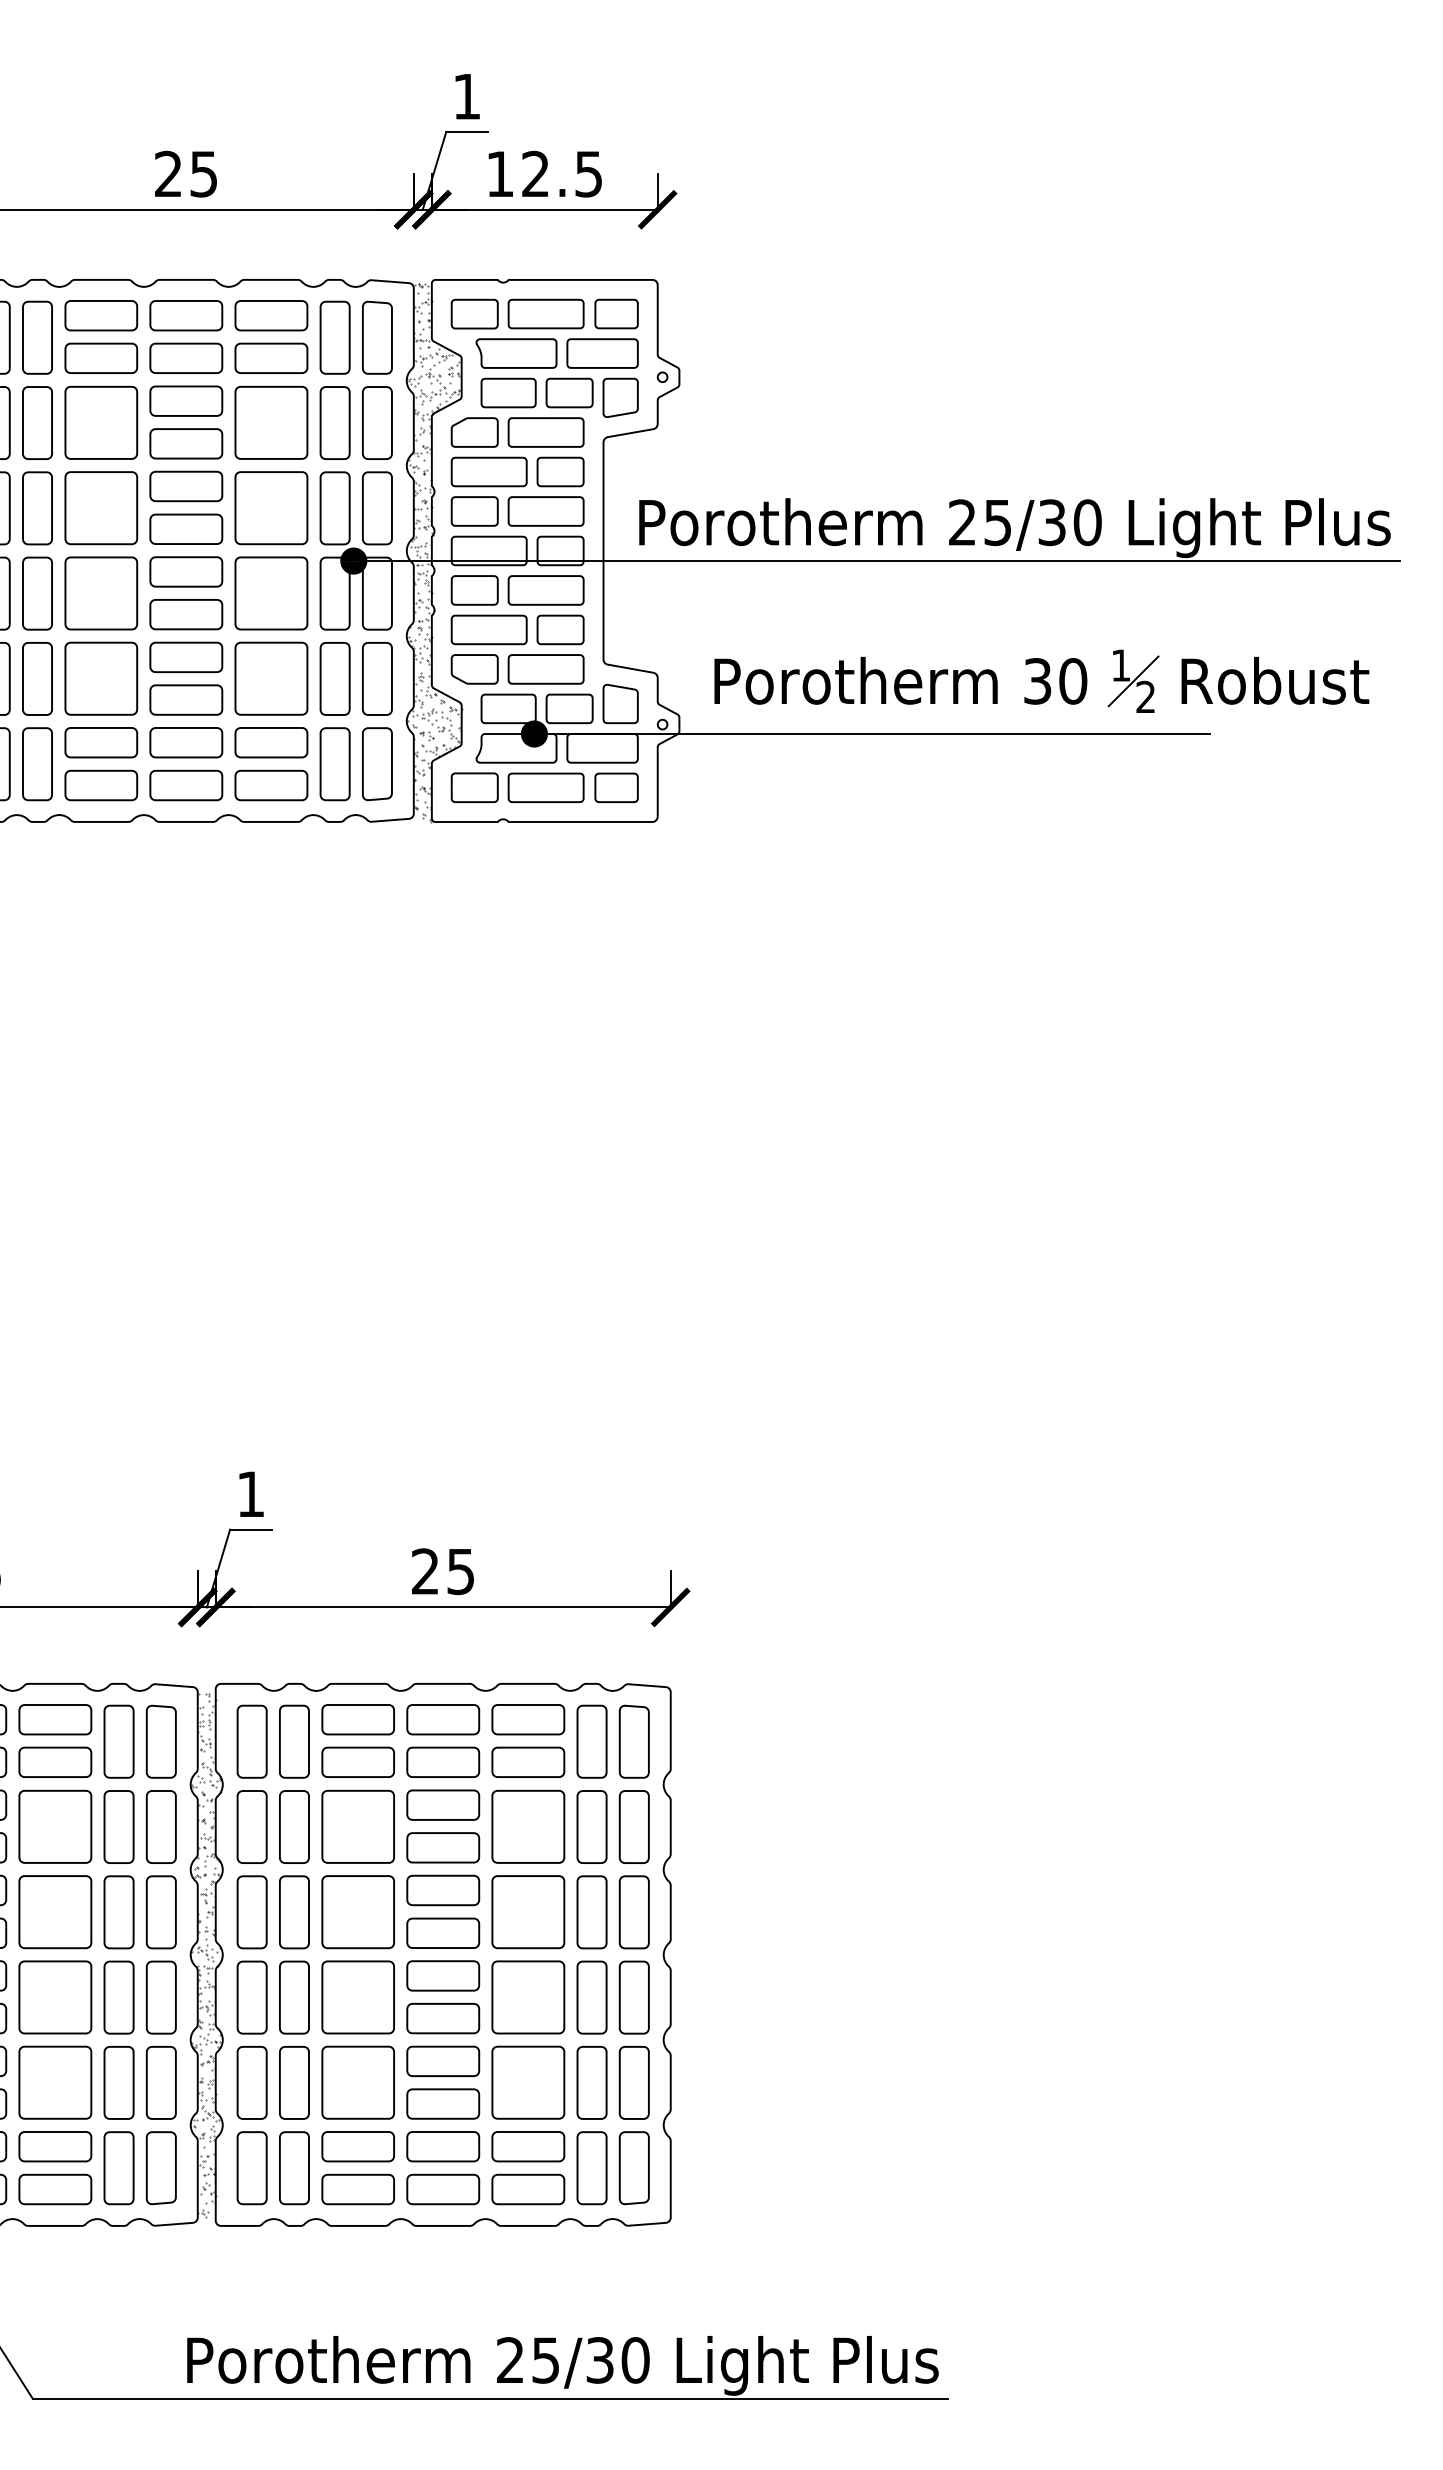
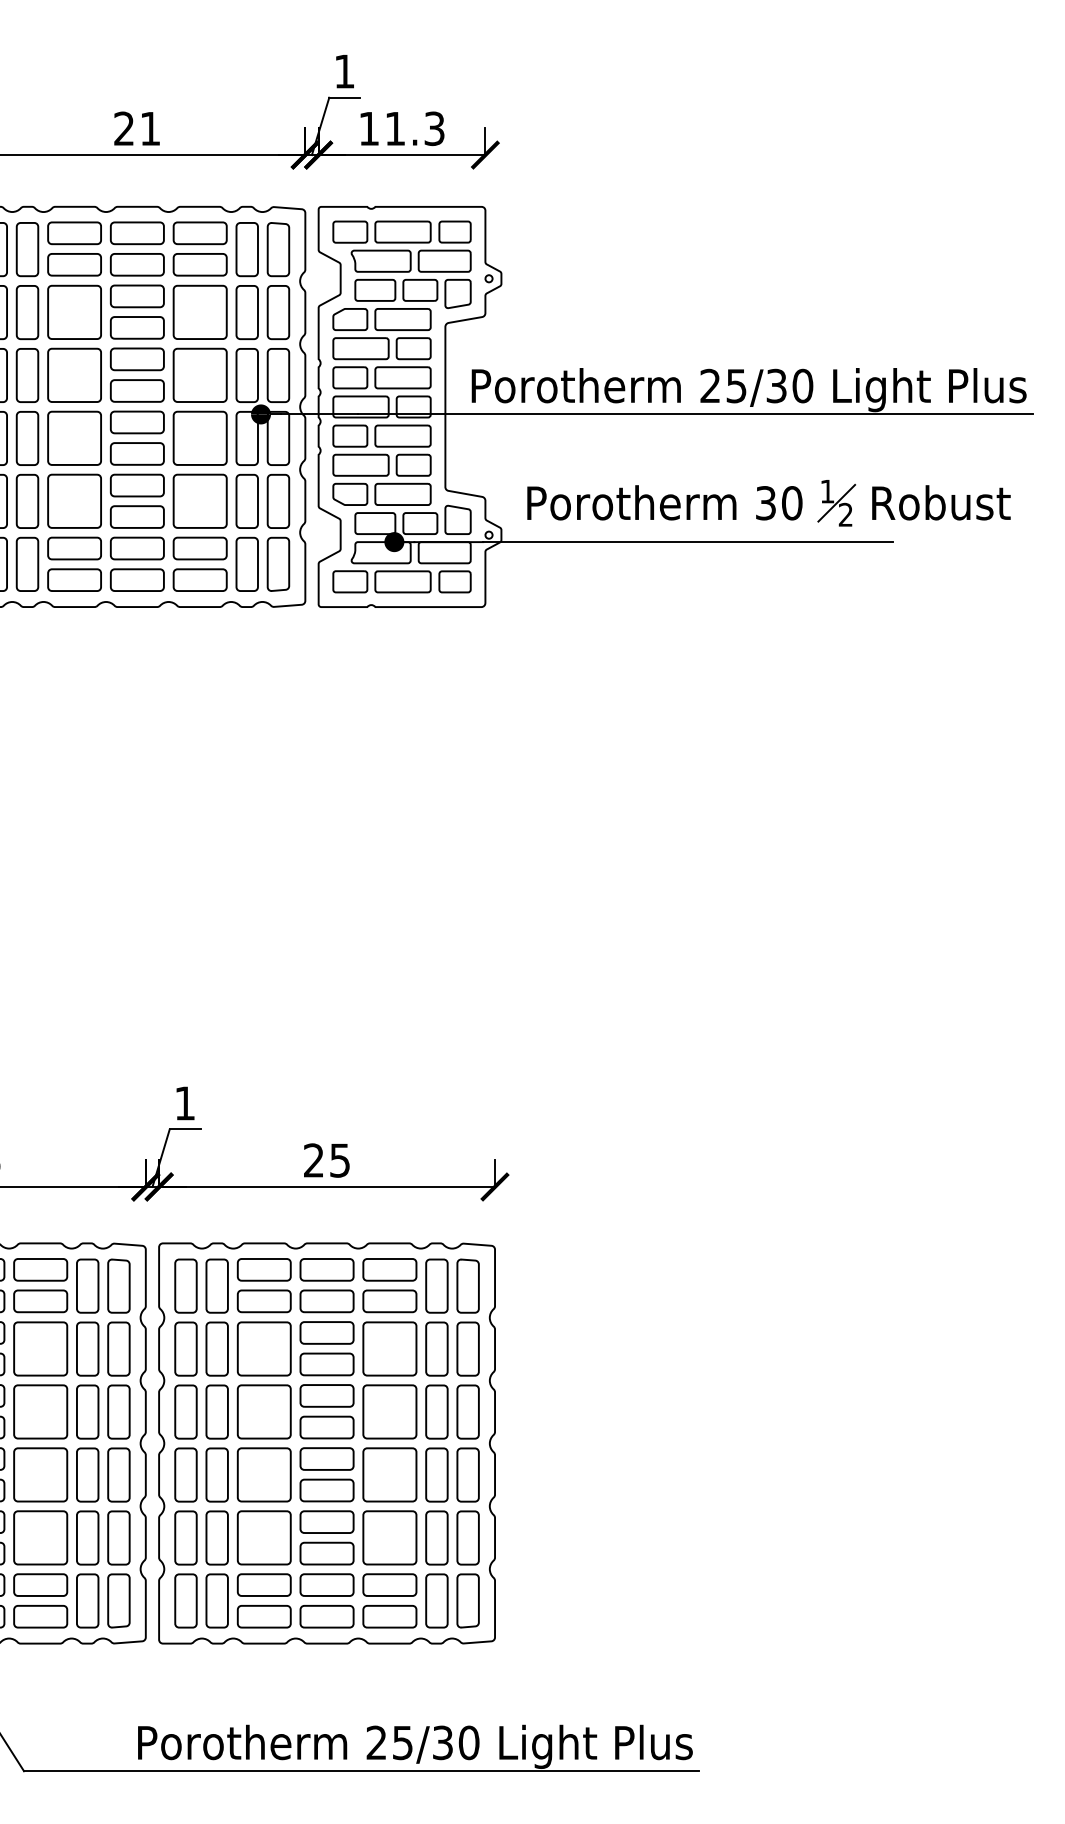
text: (562, 173) -> (415, 128), 12.5 -> 11.3
text: (203, 174) -> (150, 129), 25 -> 21
hatch: (434, 552) -> (320, 408), removed
hatch: (205, 1955) -> (151, 1443), removed

